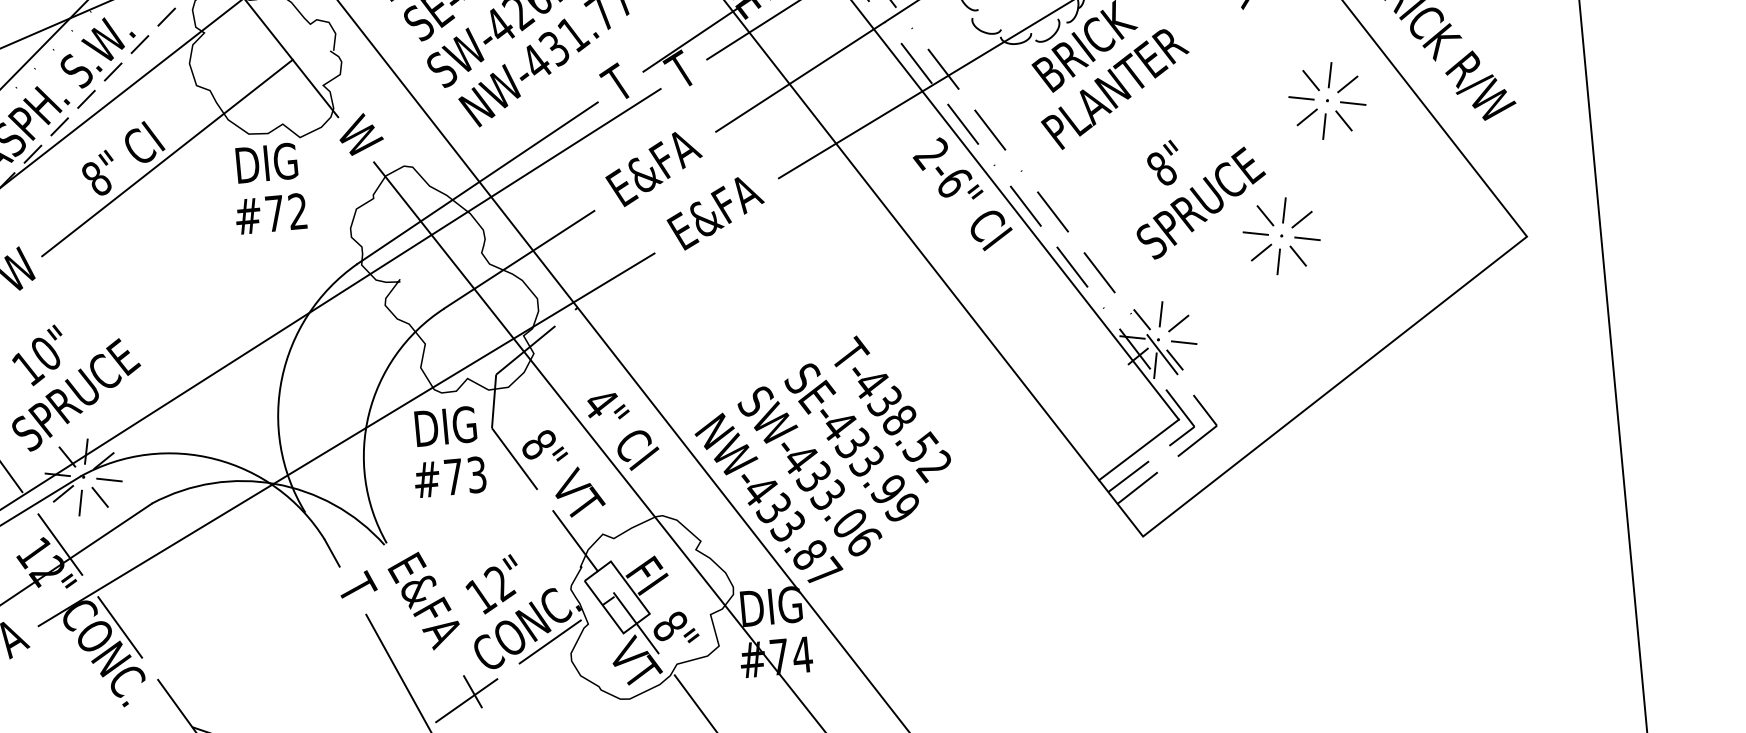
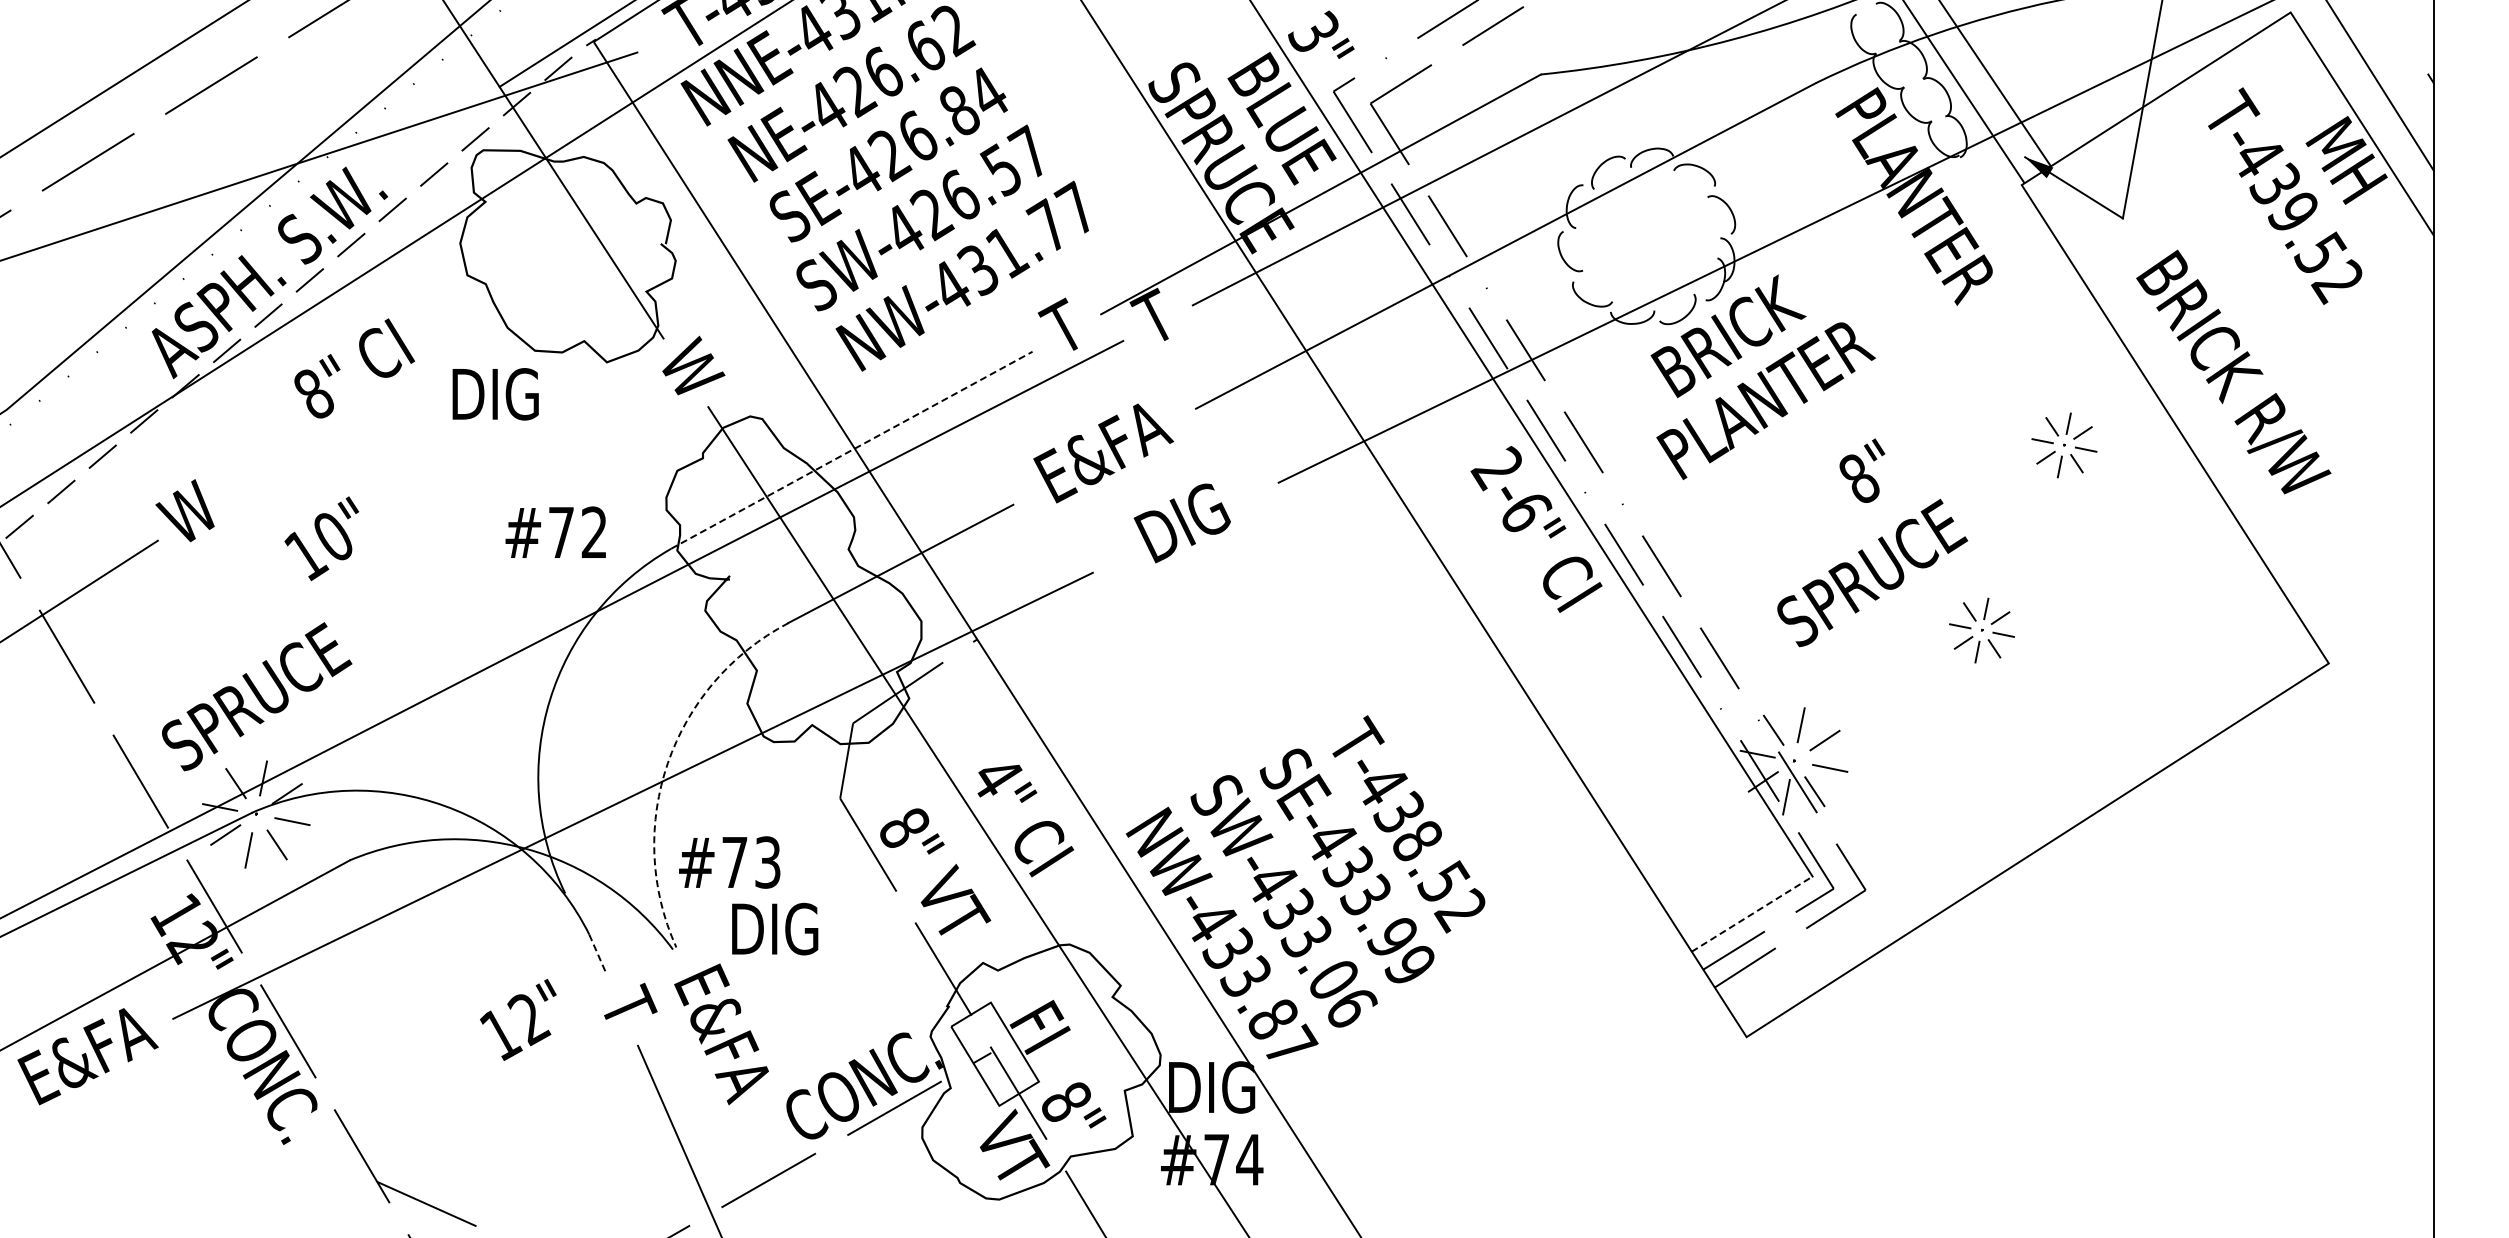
part: (1327, 101) -> (2064, 445), size x0.6
line: (167, 157) -> (416, 373), removed
text: (1163, 162) -> (1862, 470), moved
text: (266, 163) -> (495, 394), moved
line: (477, 183) -> (851, 450), solid -> dashed
text: (715, 212) -> (1184, 523), E&FA -> DIG
text: (270, 213) -> (555, 531), moved
part: (1281, 236) -> (1981, 630), size x0.6
text: (37, 355) -> (321, 538), moved
arc: (368, 414) -> (667, 763), solid -> dashed
text: (446, 426) -> (775, 928), moved
line: (1139, 449) -> (1752, 913), solid -> dashed
text: (450, 477) -> (729, 862), moved
line: (331, 553) -> (597, 954), solid -> dashed
text: (492, 584) -> (518, 1019), moved
line: (472, 691) -> (778, 1168), removed

